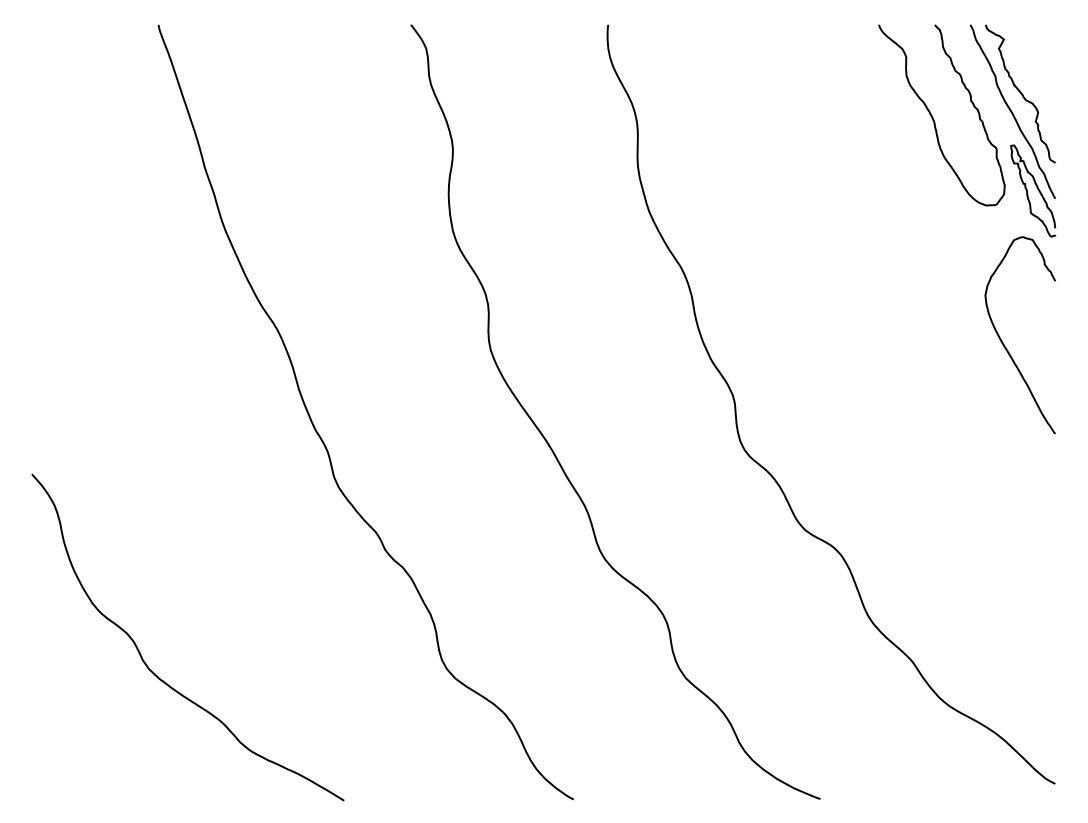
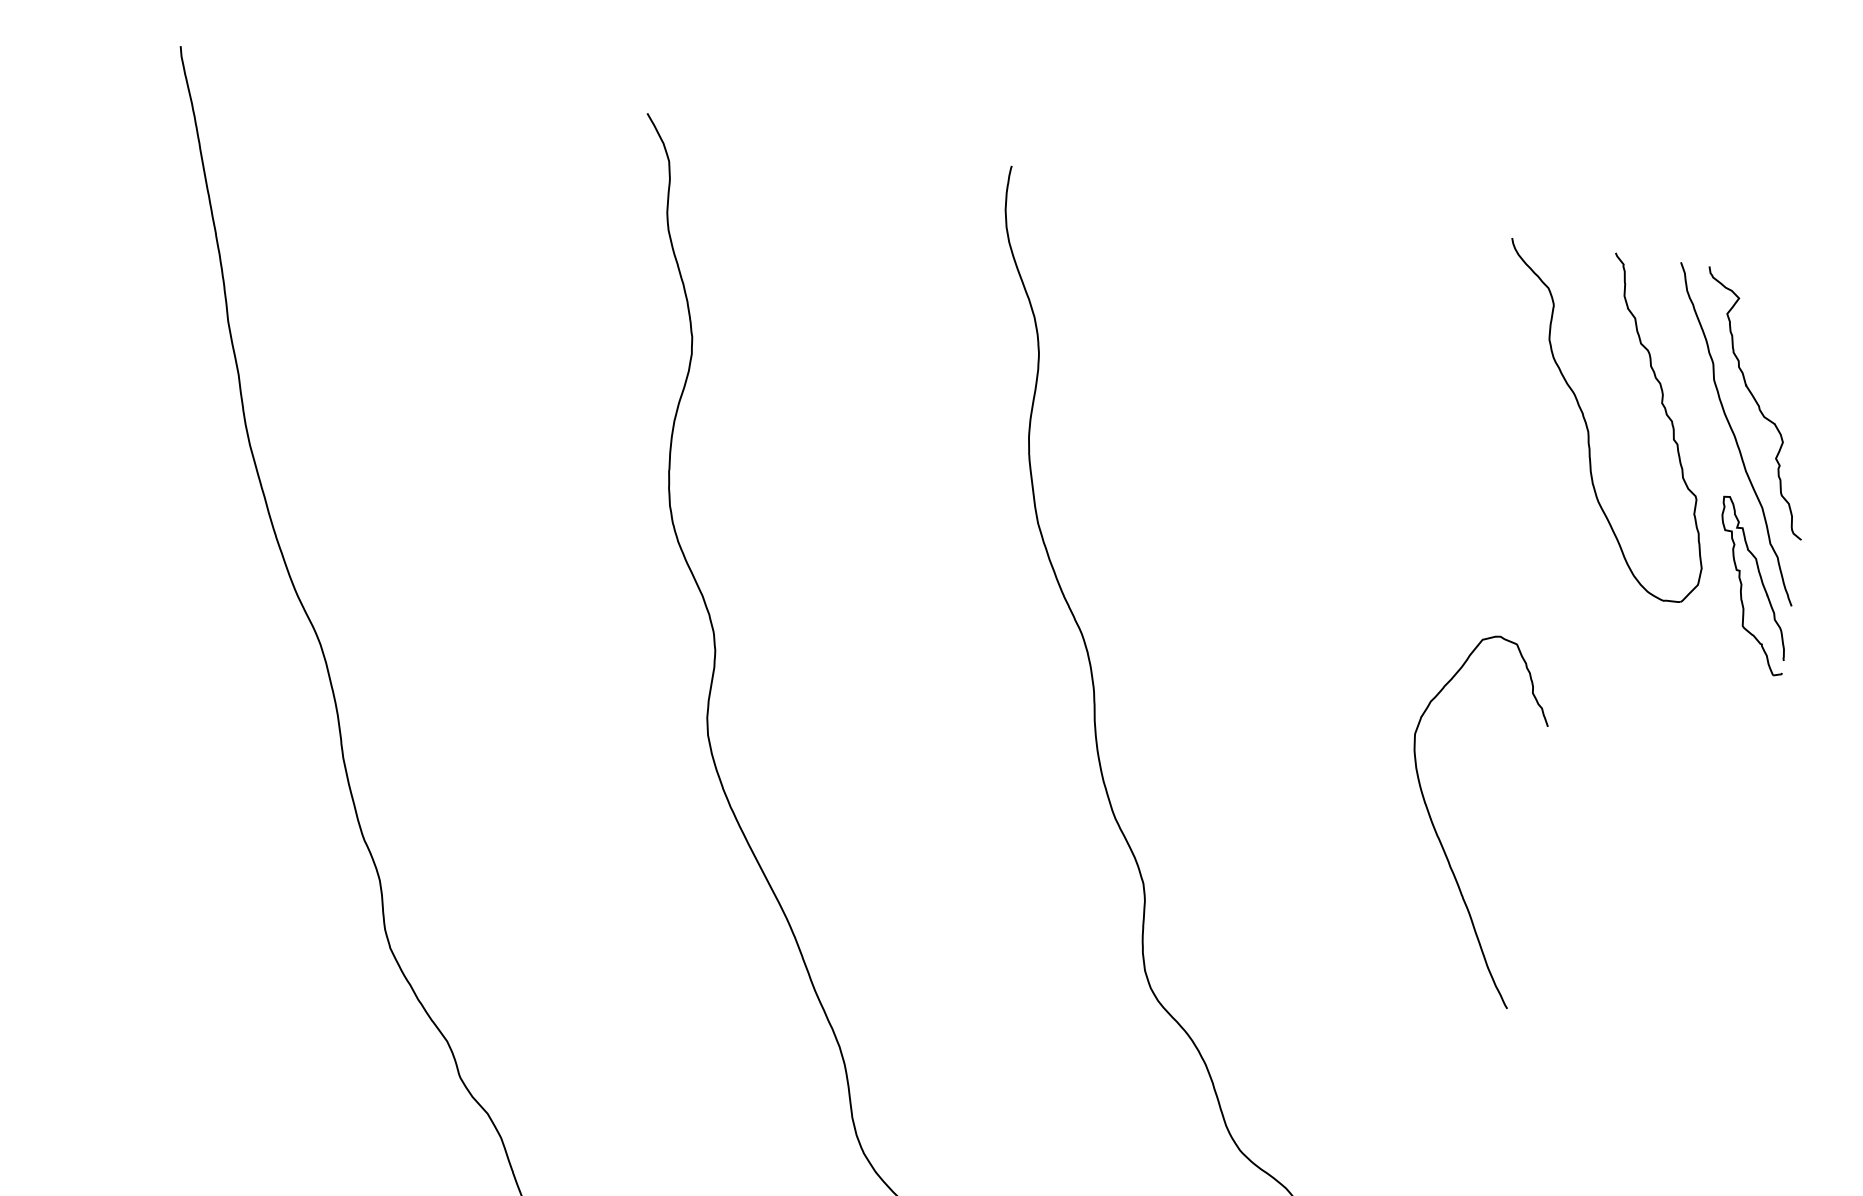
curve: (1003, 342) -> (1435, 826), moved

